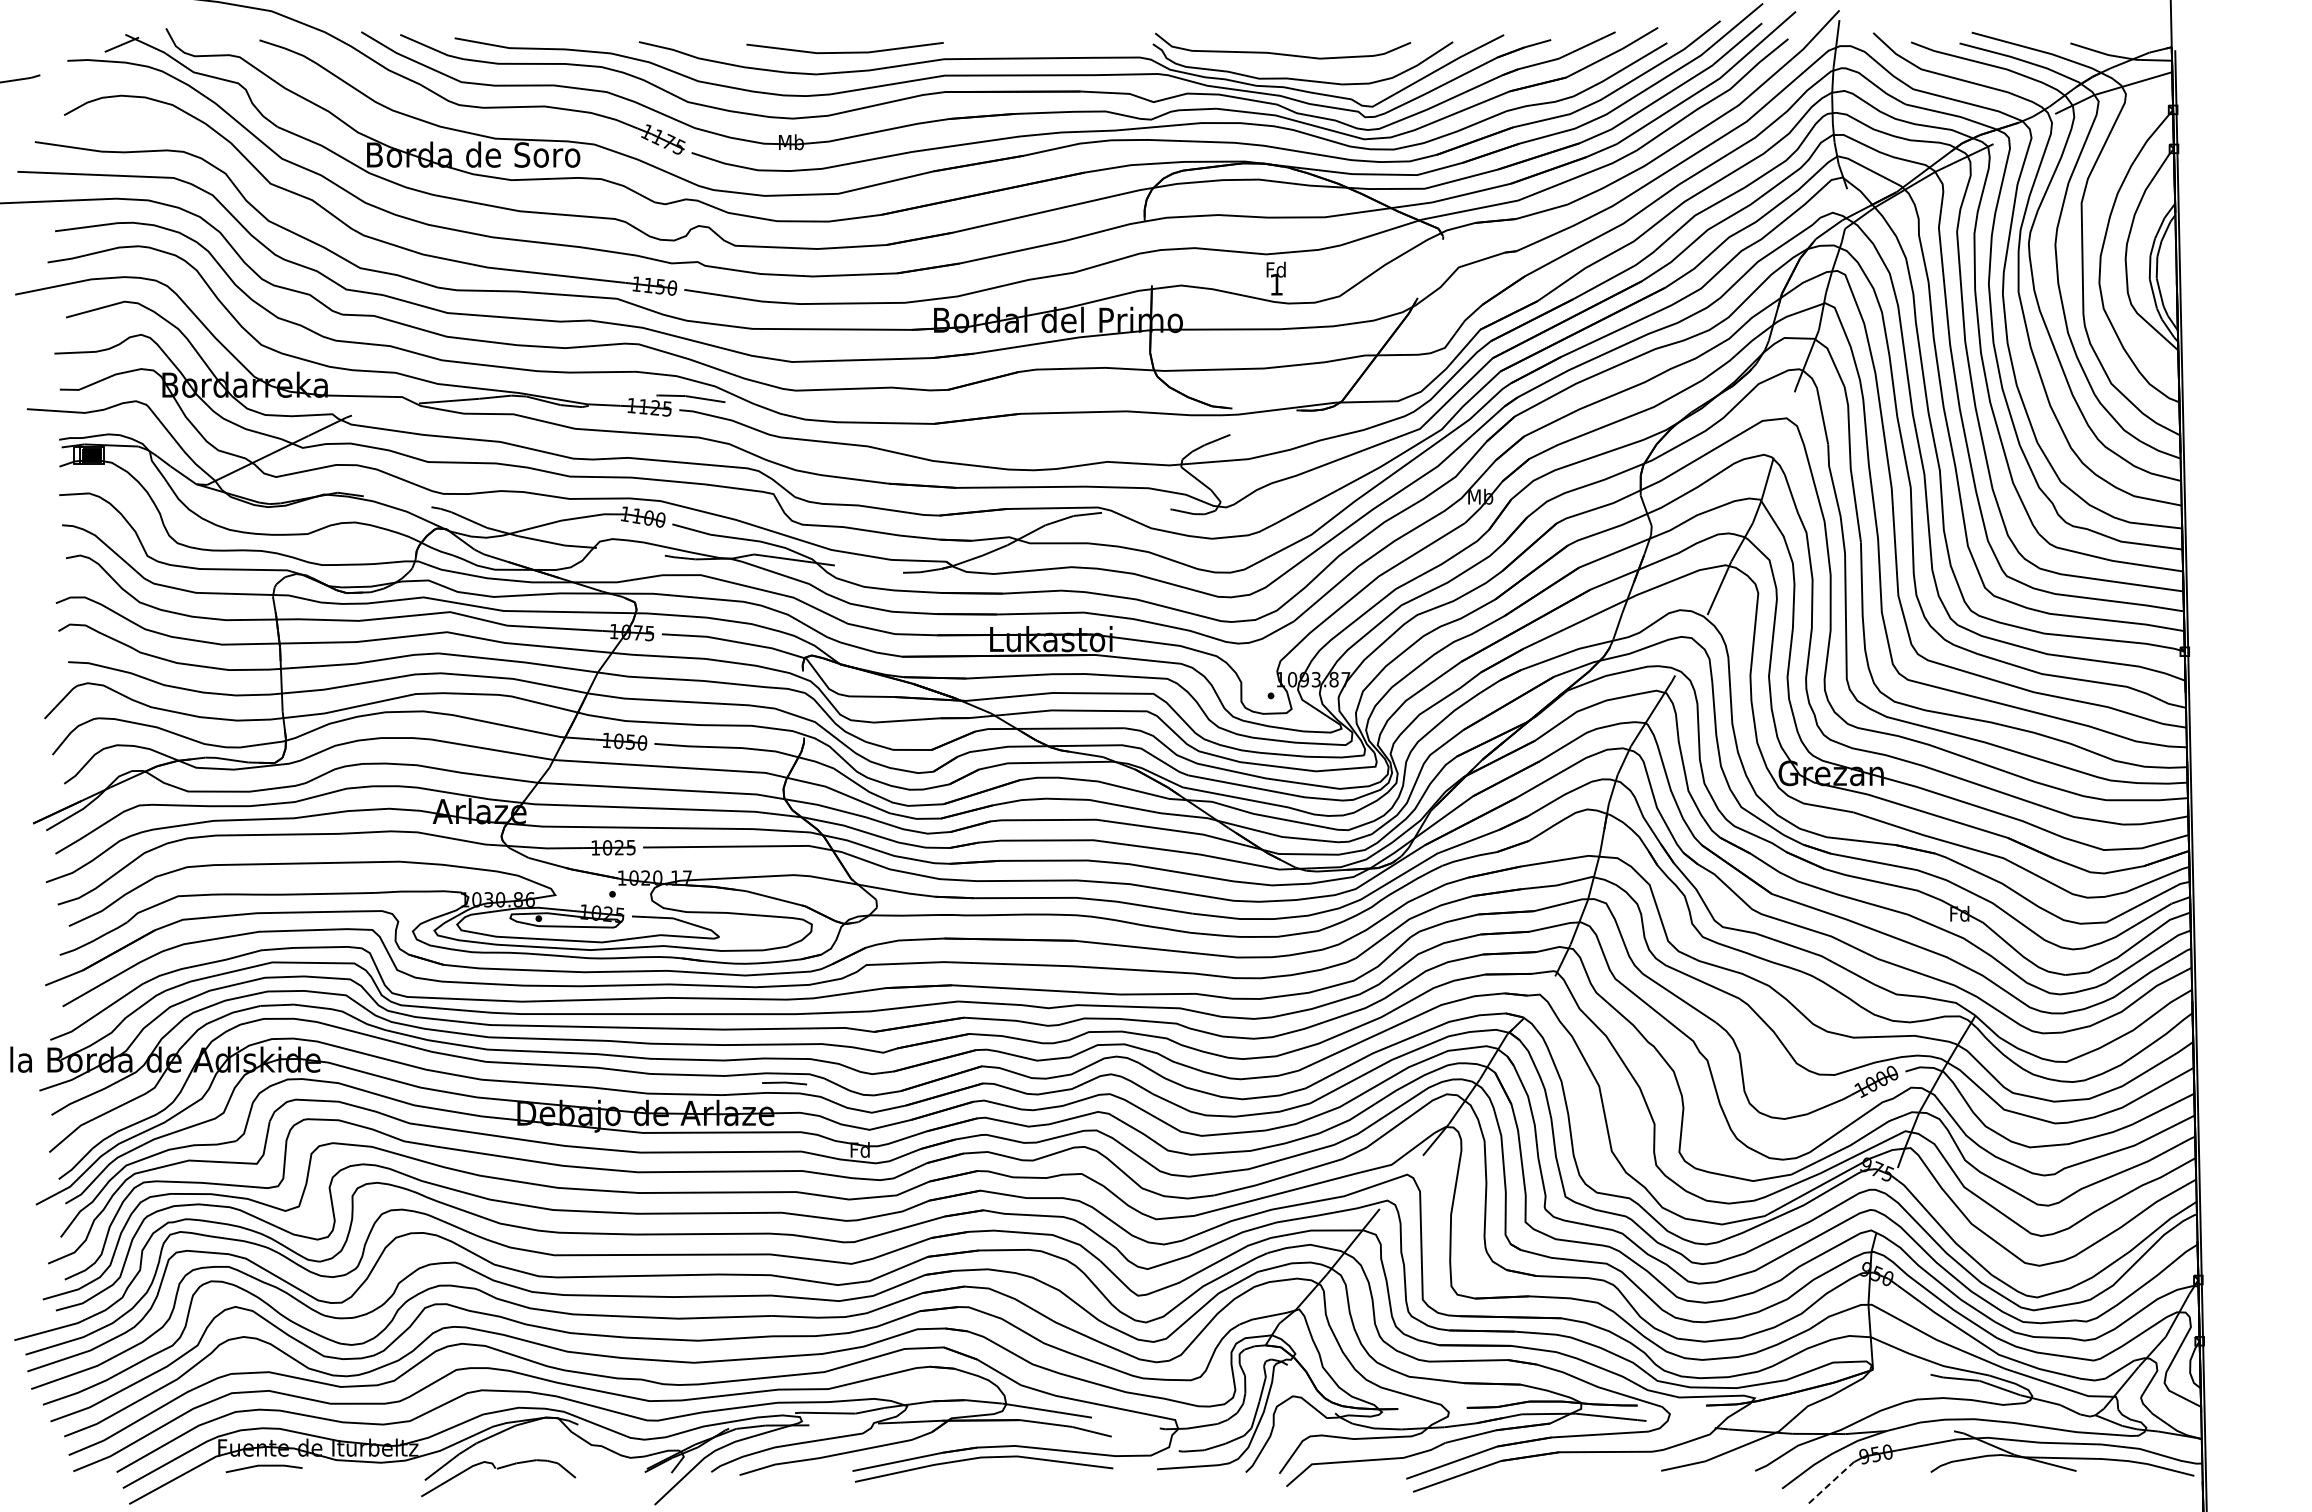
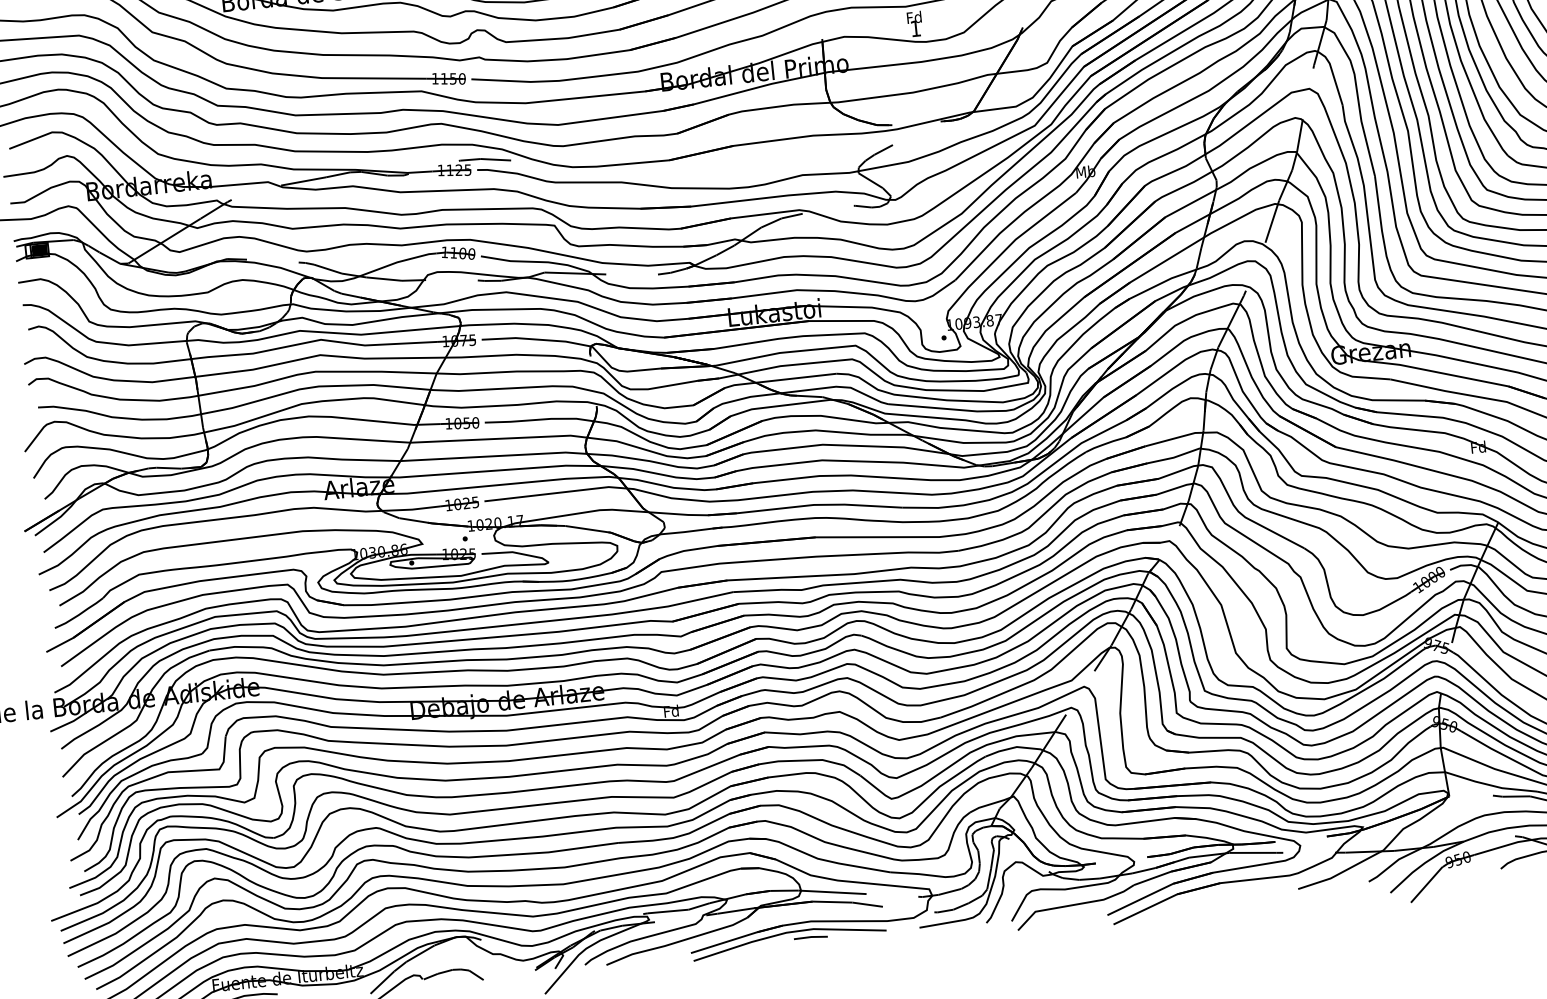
line: (784, 1083) -> (810, 937), moved
line: (1831, 1482) -> (1427, 884), dashed -> solid

